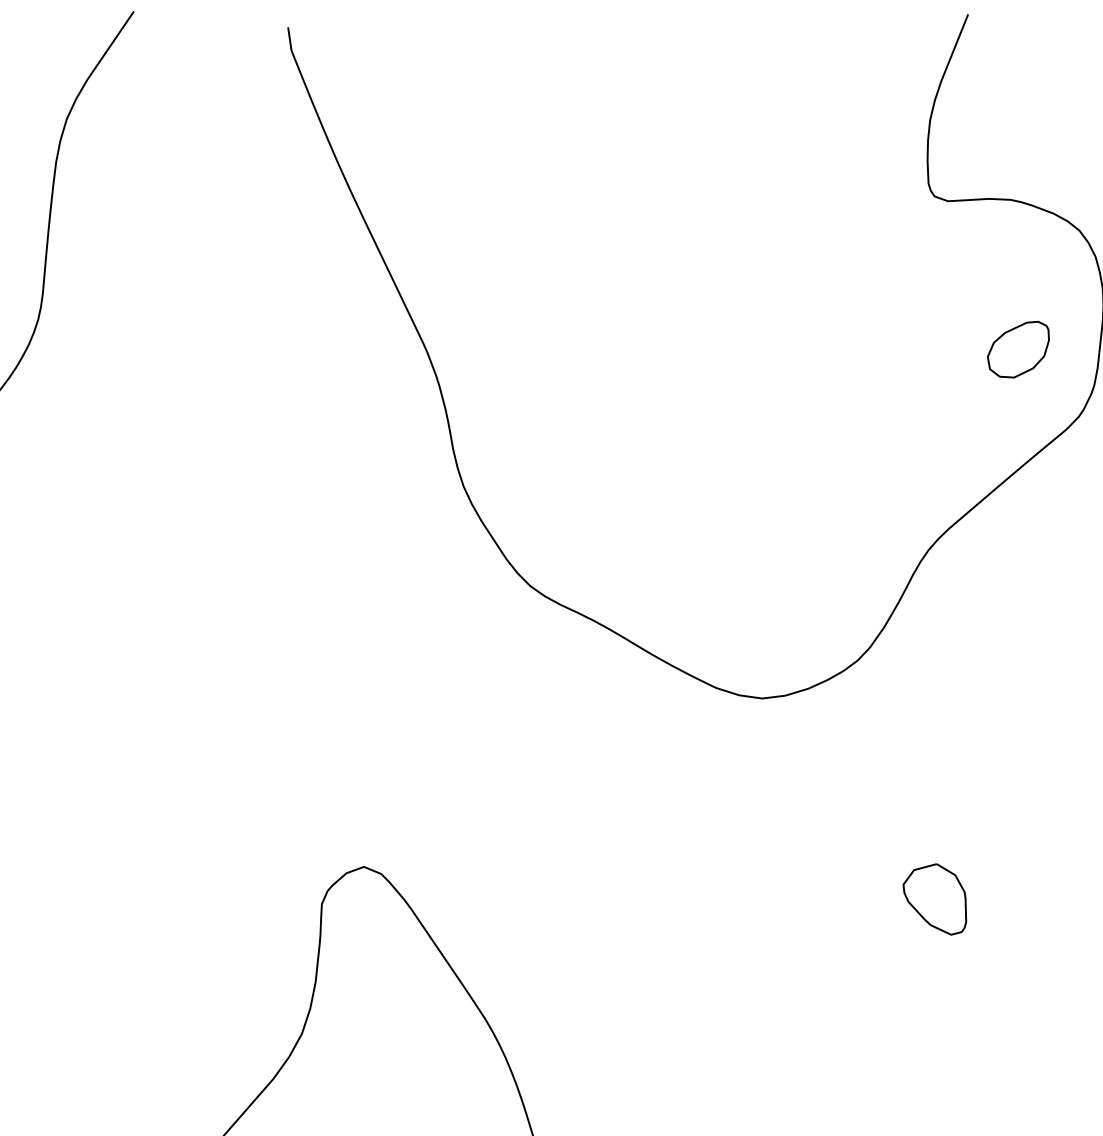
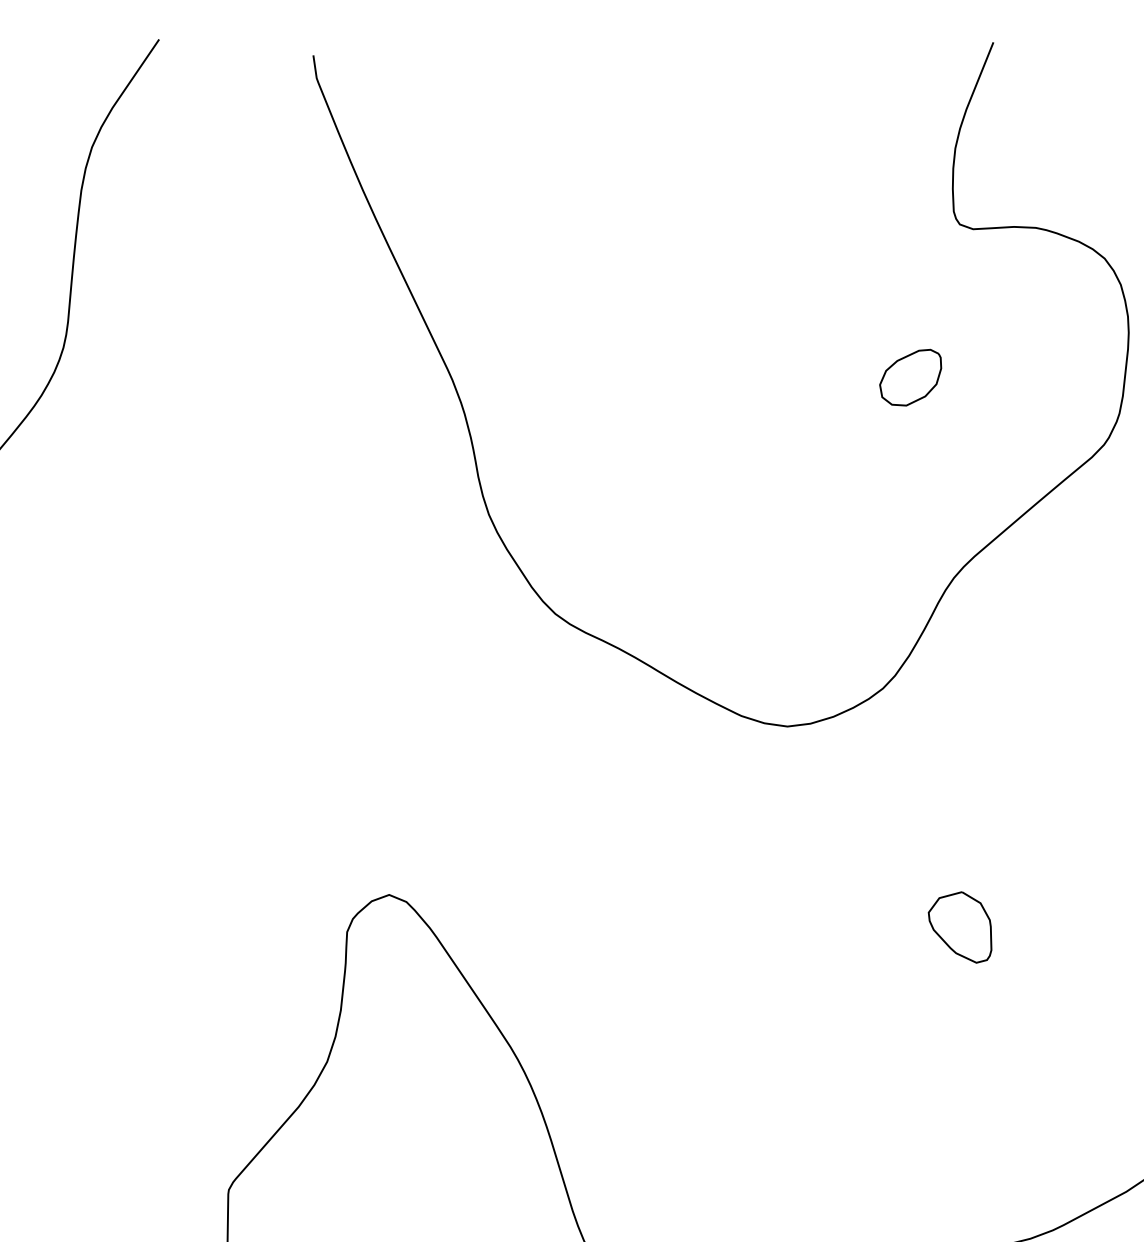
part: (1018, 349) -> (910, 377), moved

